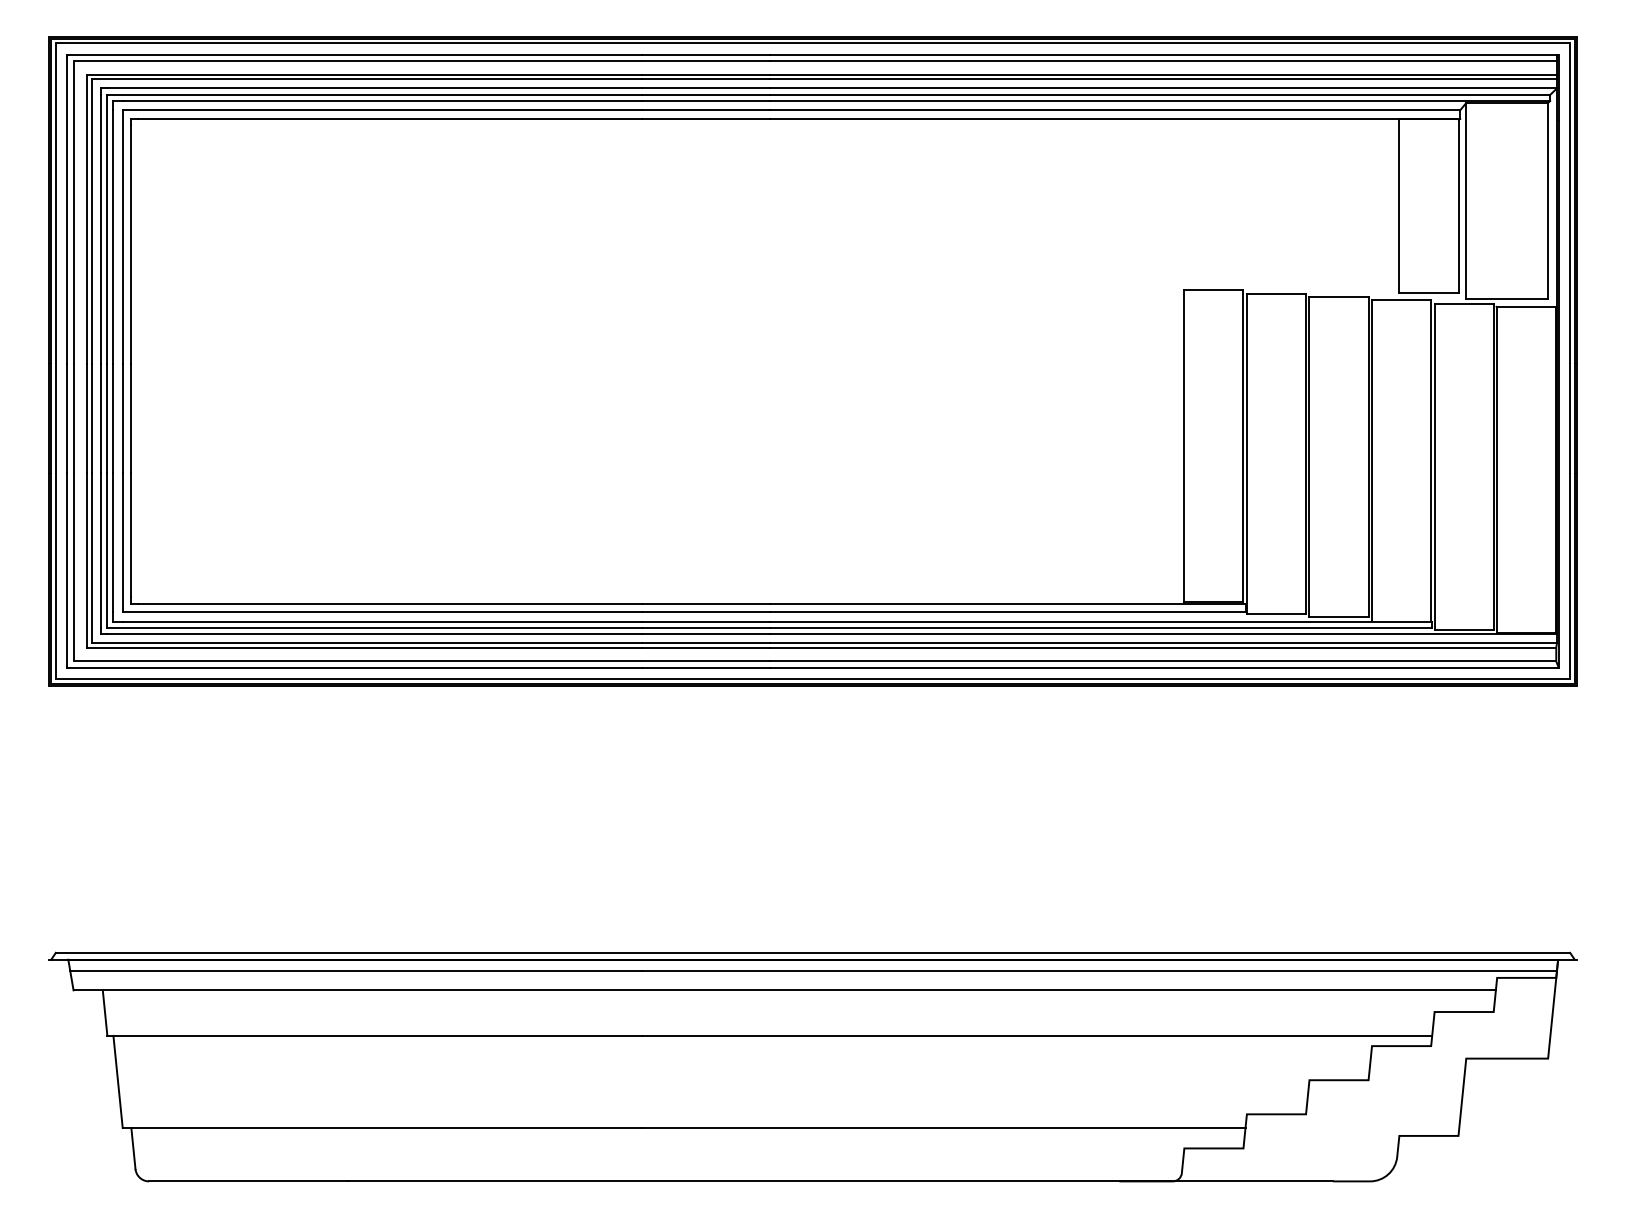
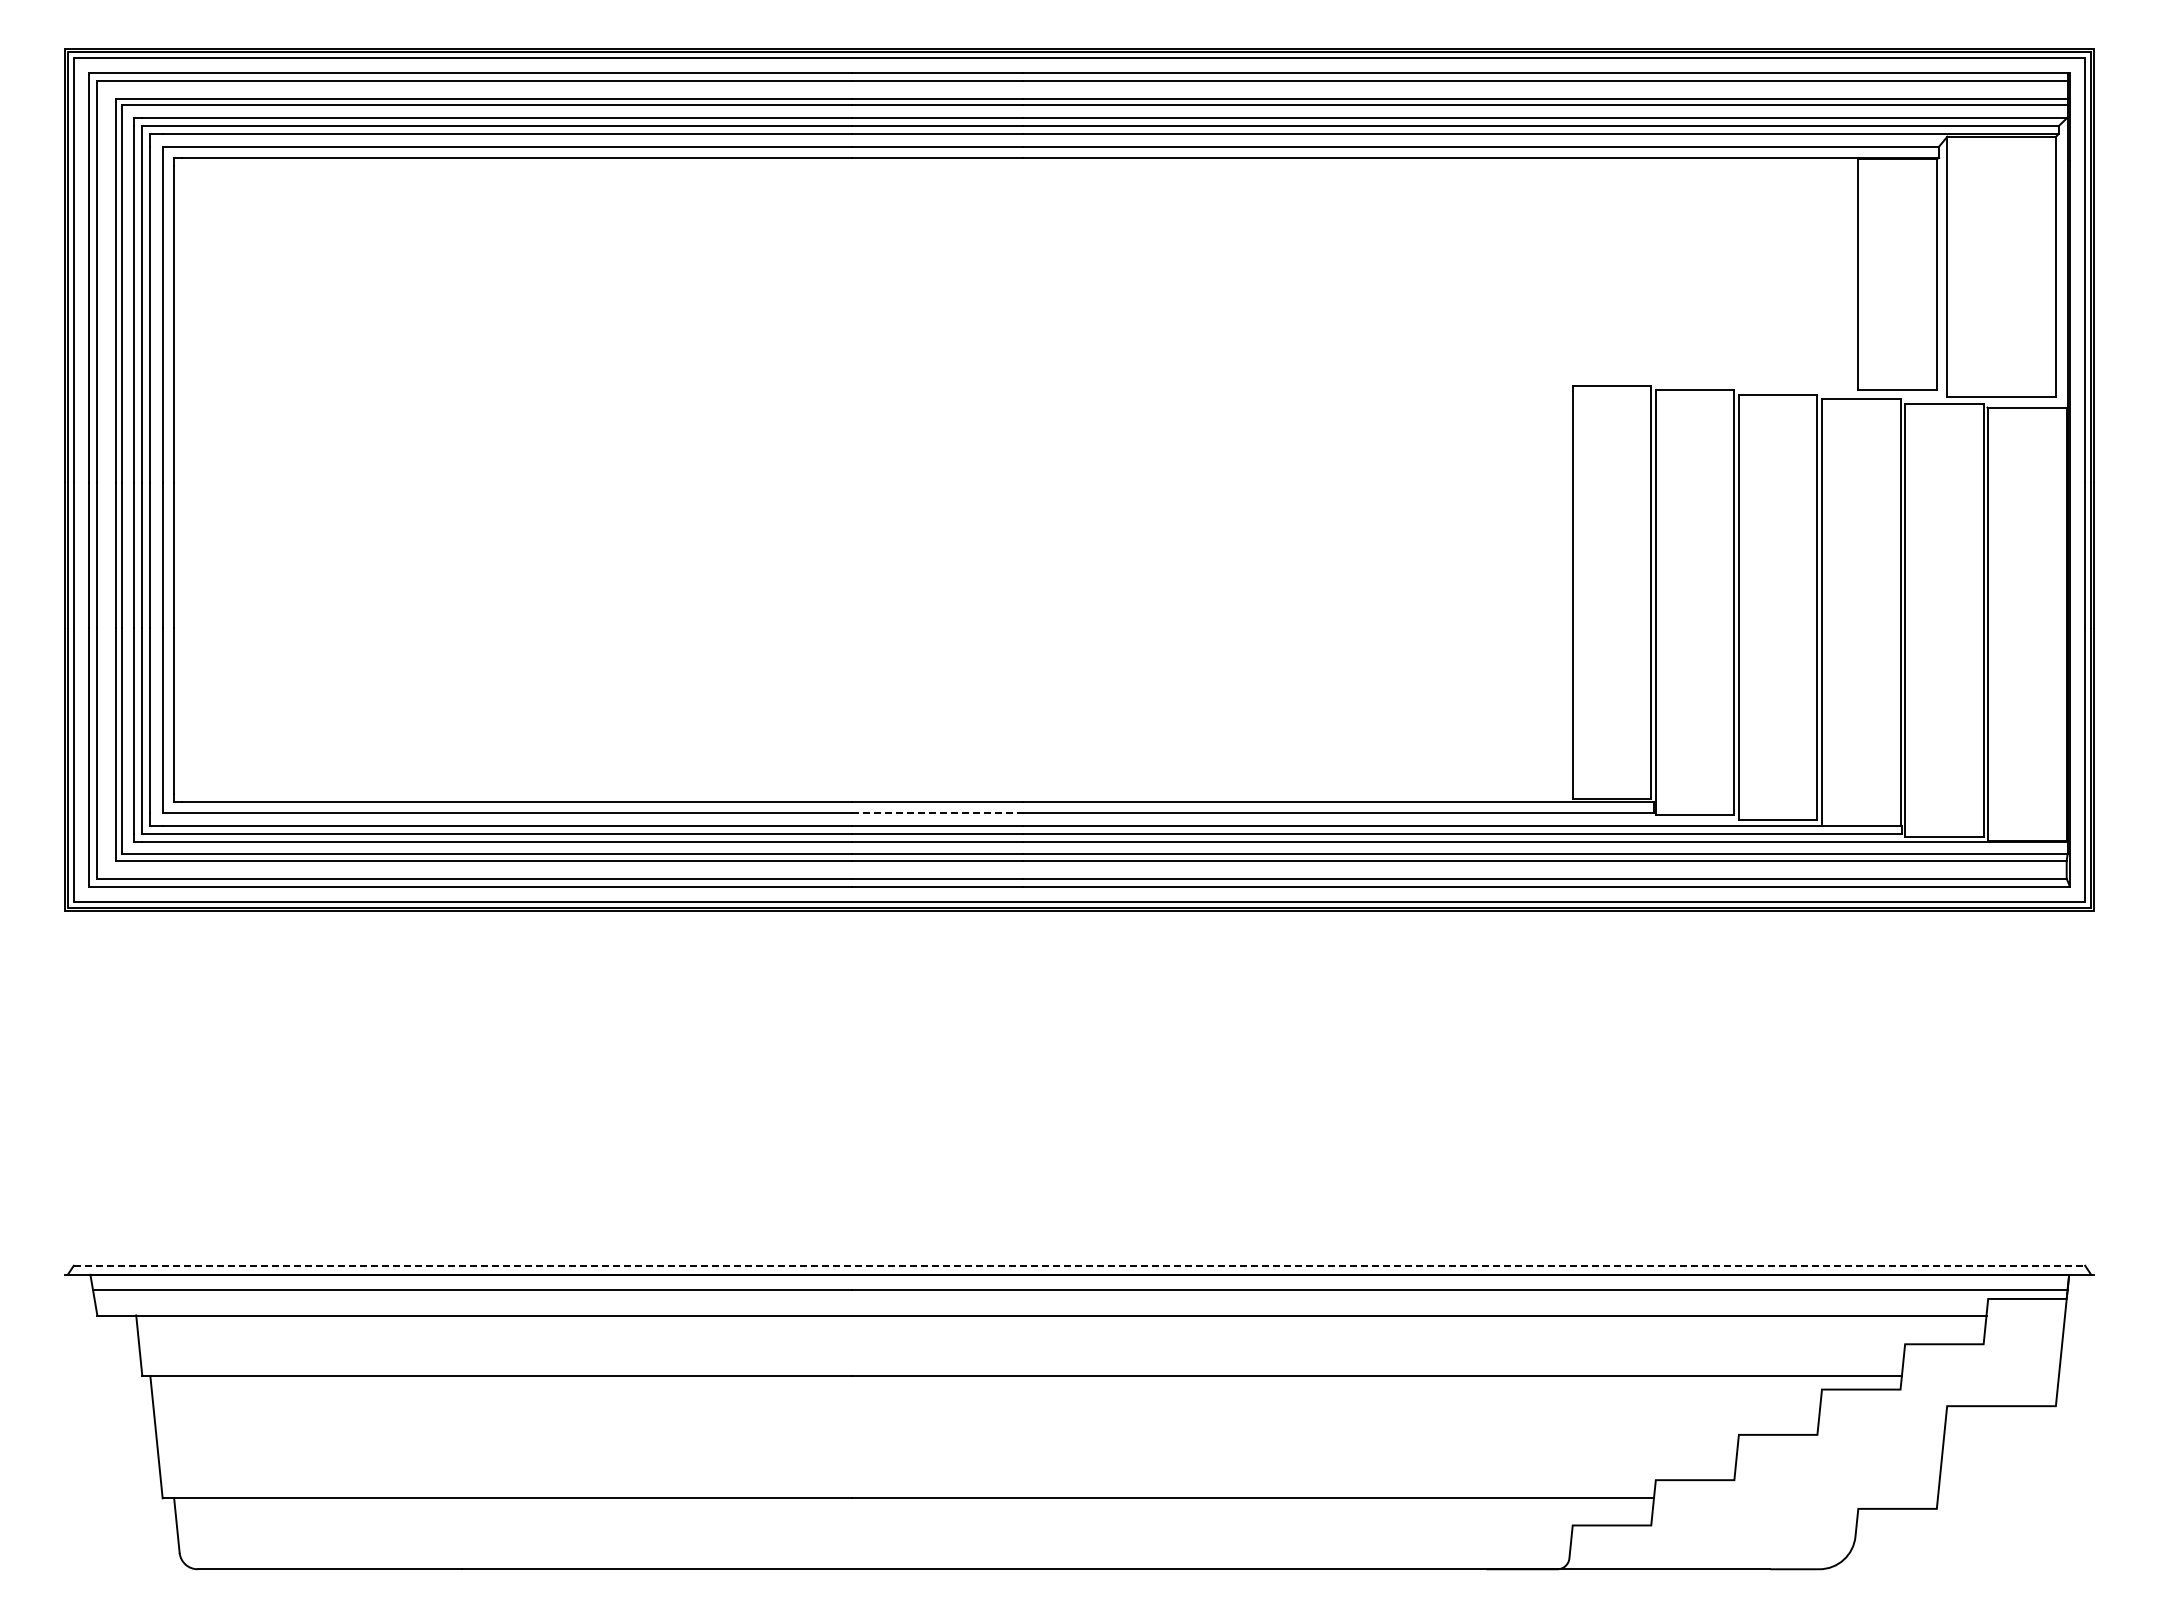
line: (706, 612) -> (938, 813), solid -> dashed
line: (813, 952) -> (1079, 1265), solid -> dashed

